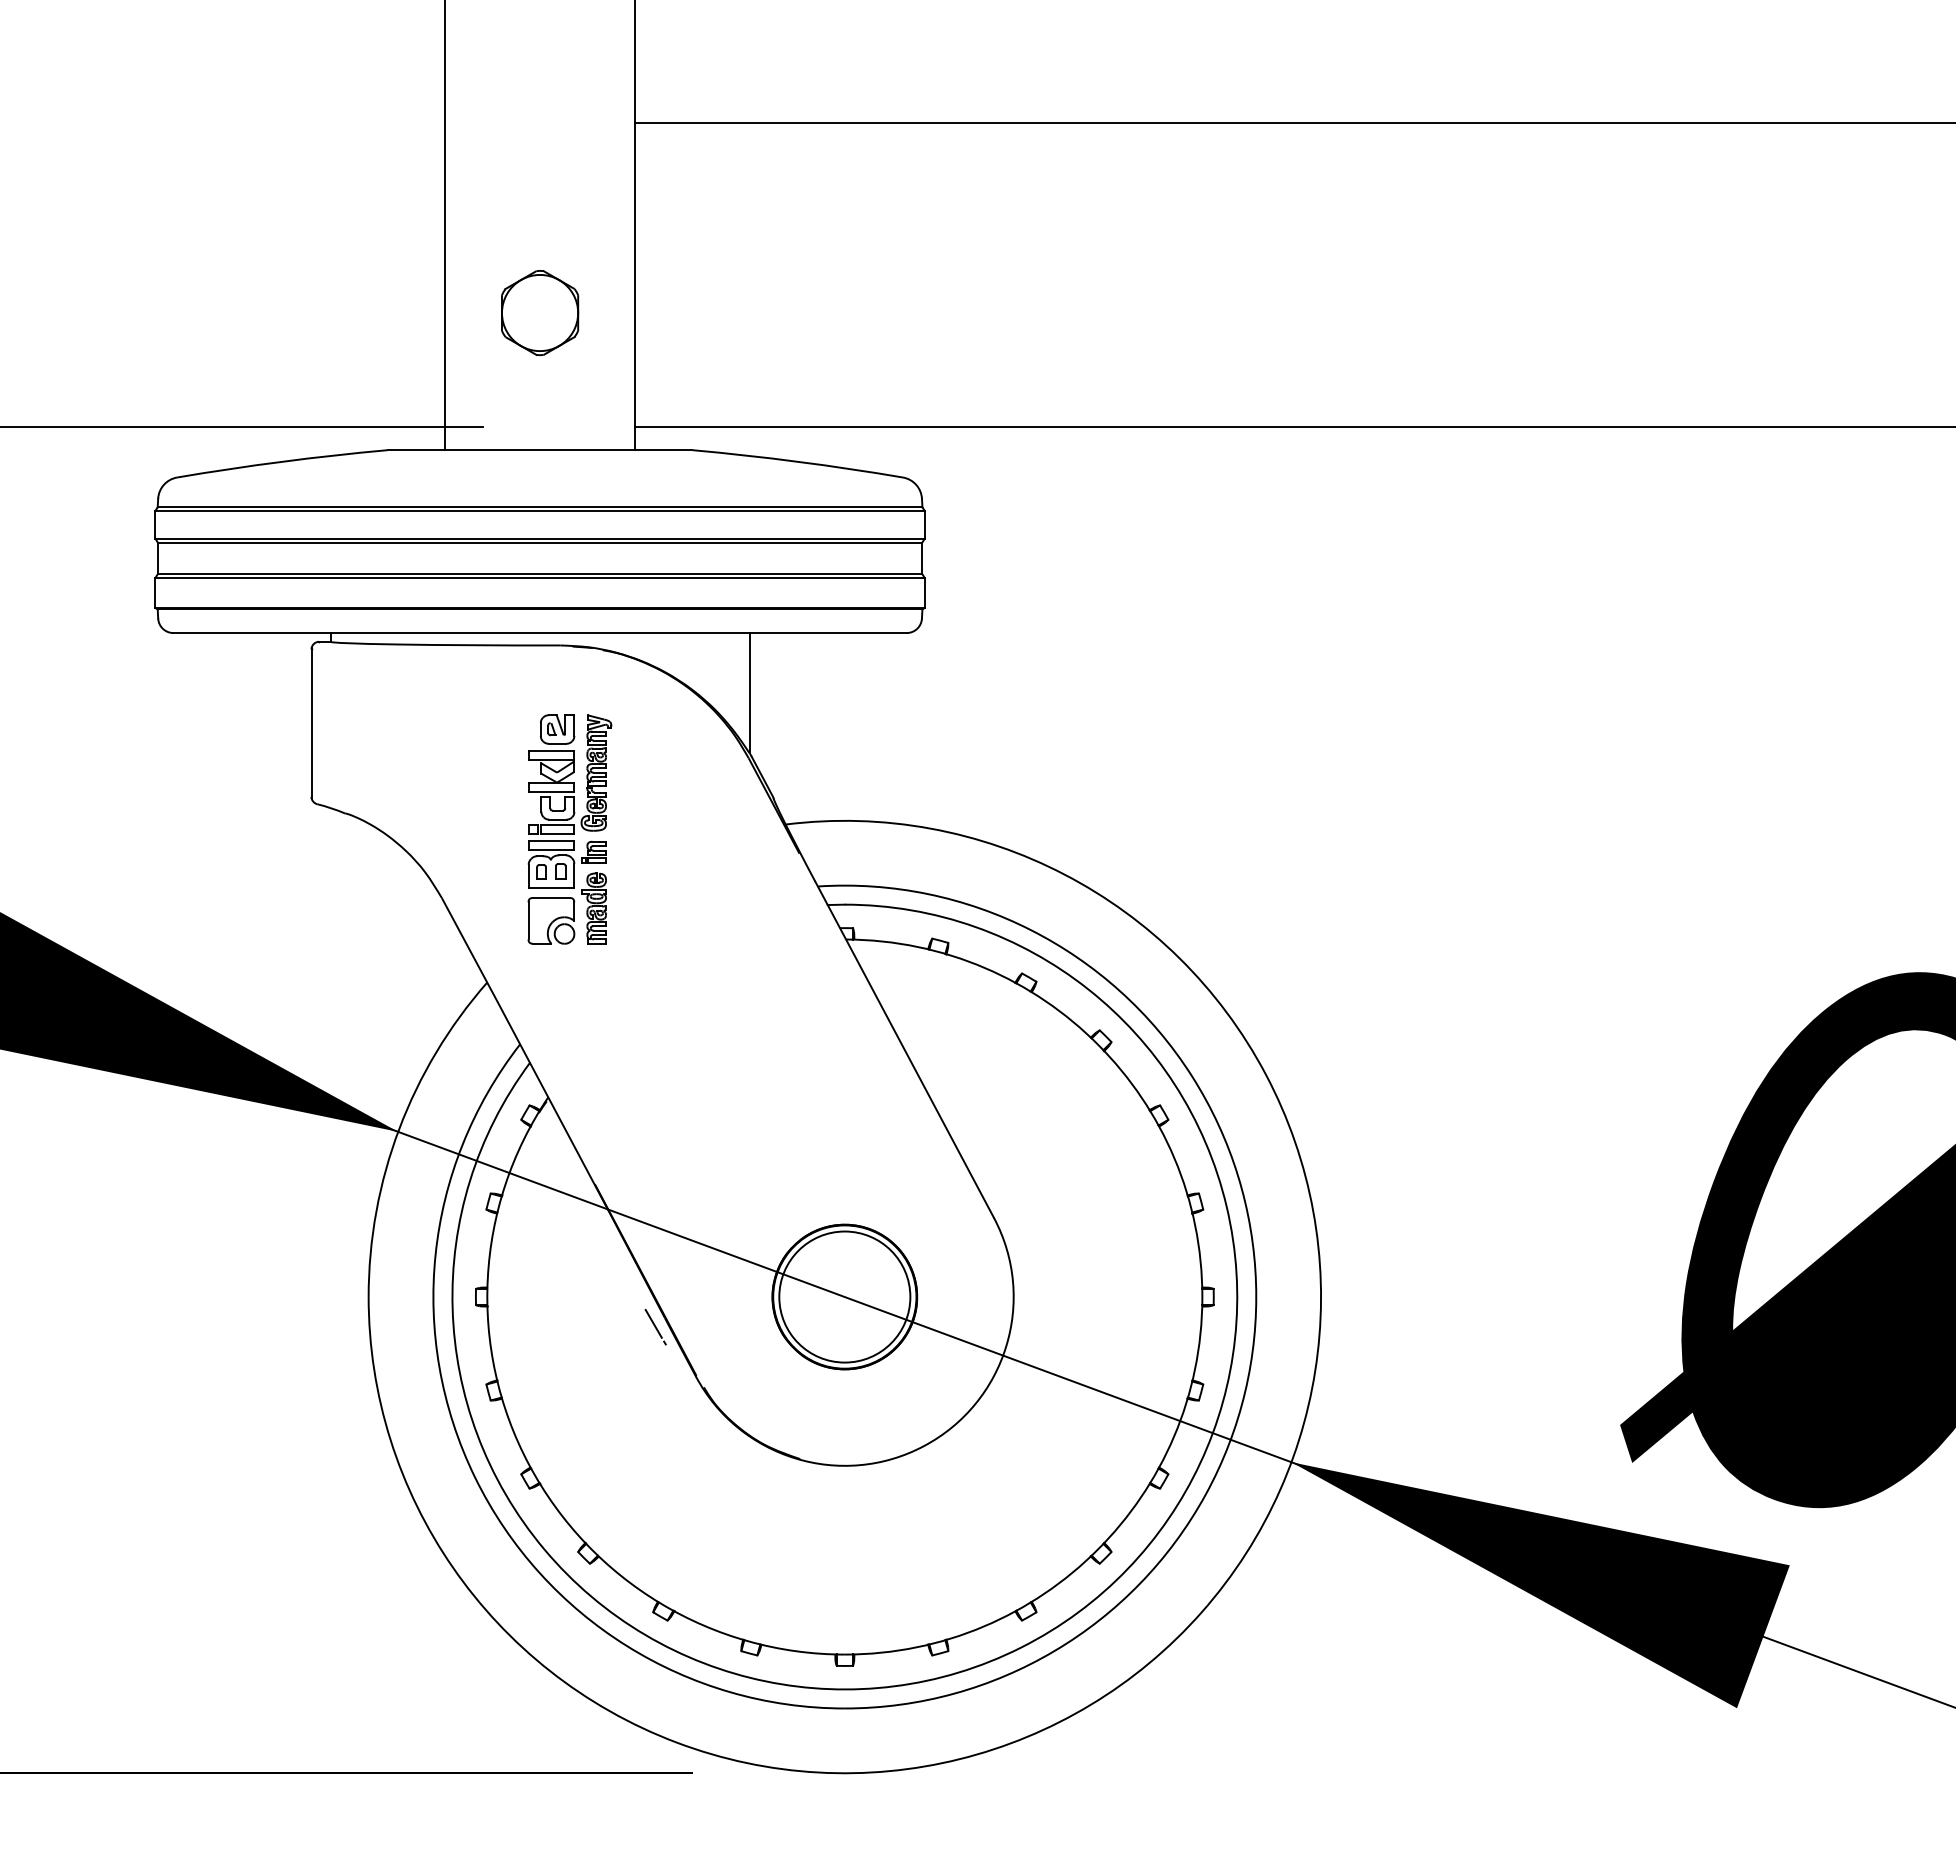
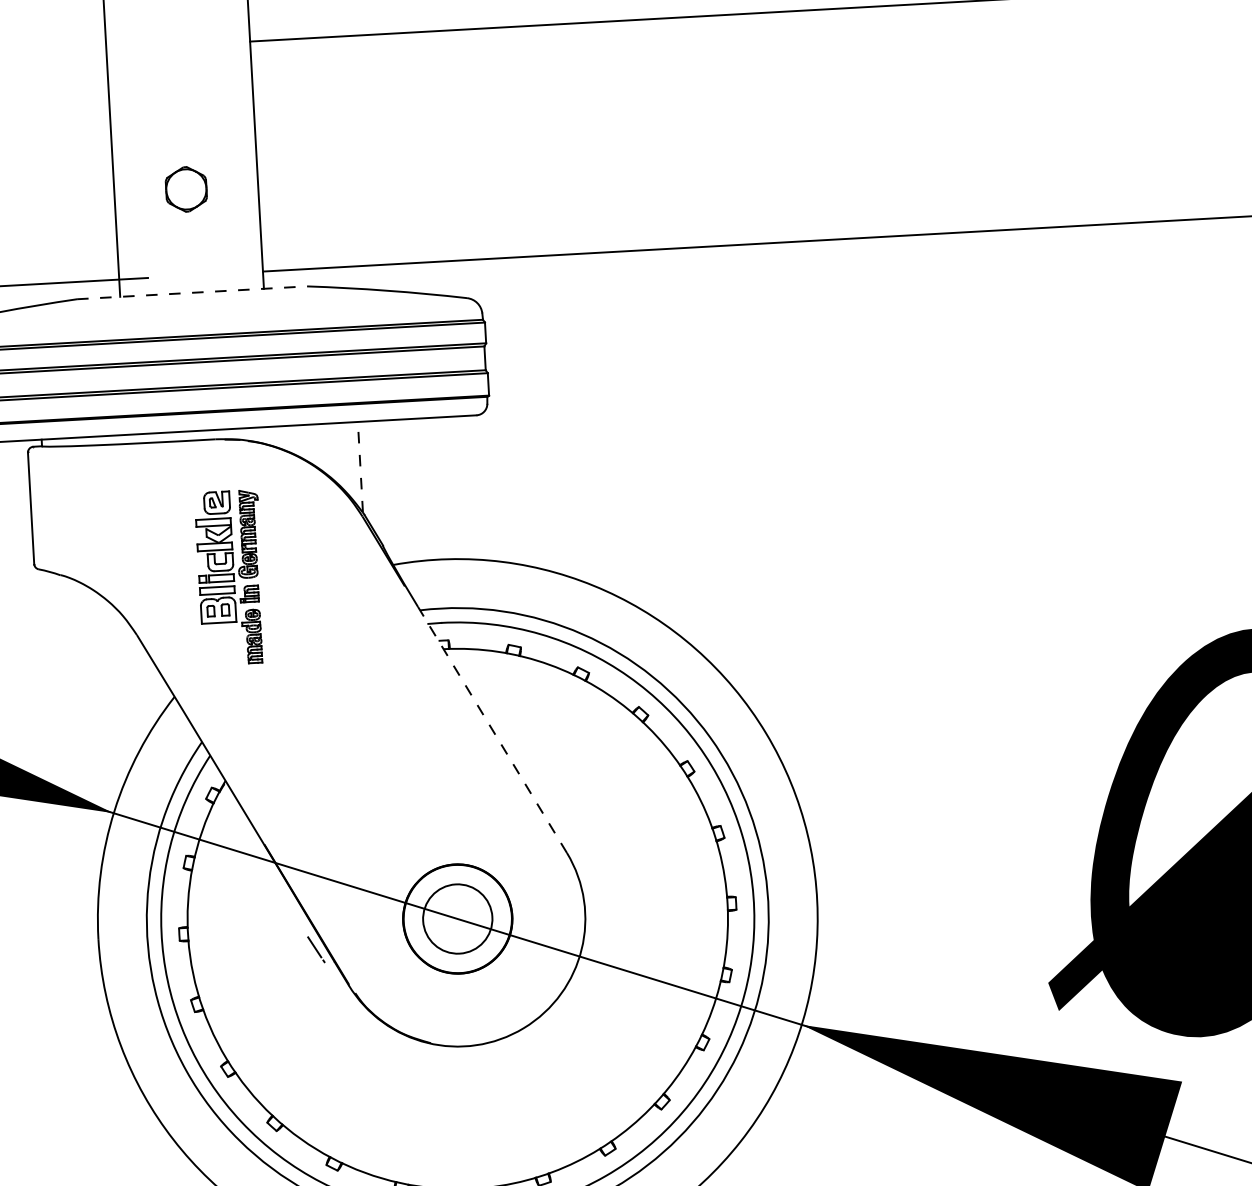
part: (540, 313) -> (186, 189), size x0.7
line: (540, 450) -> (192, 293), solid -> dashed
line: (749, 692) -> (360, 466), solid -> dashed
part: (551, 920) -> (220, 647), removed
line: (904, 1049) -> (492, 729), solid -> dashed
circle: (844, 1296) -> (457, 918), size x0.7

